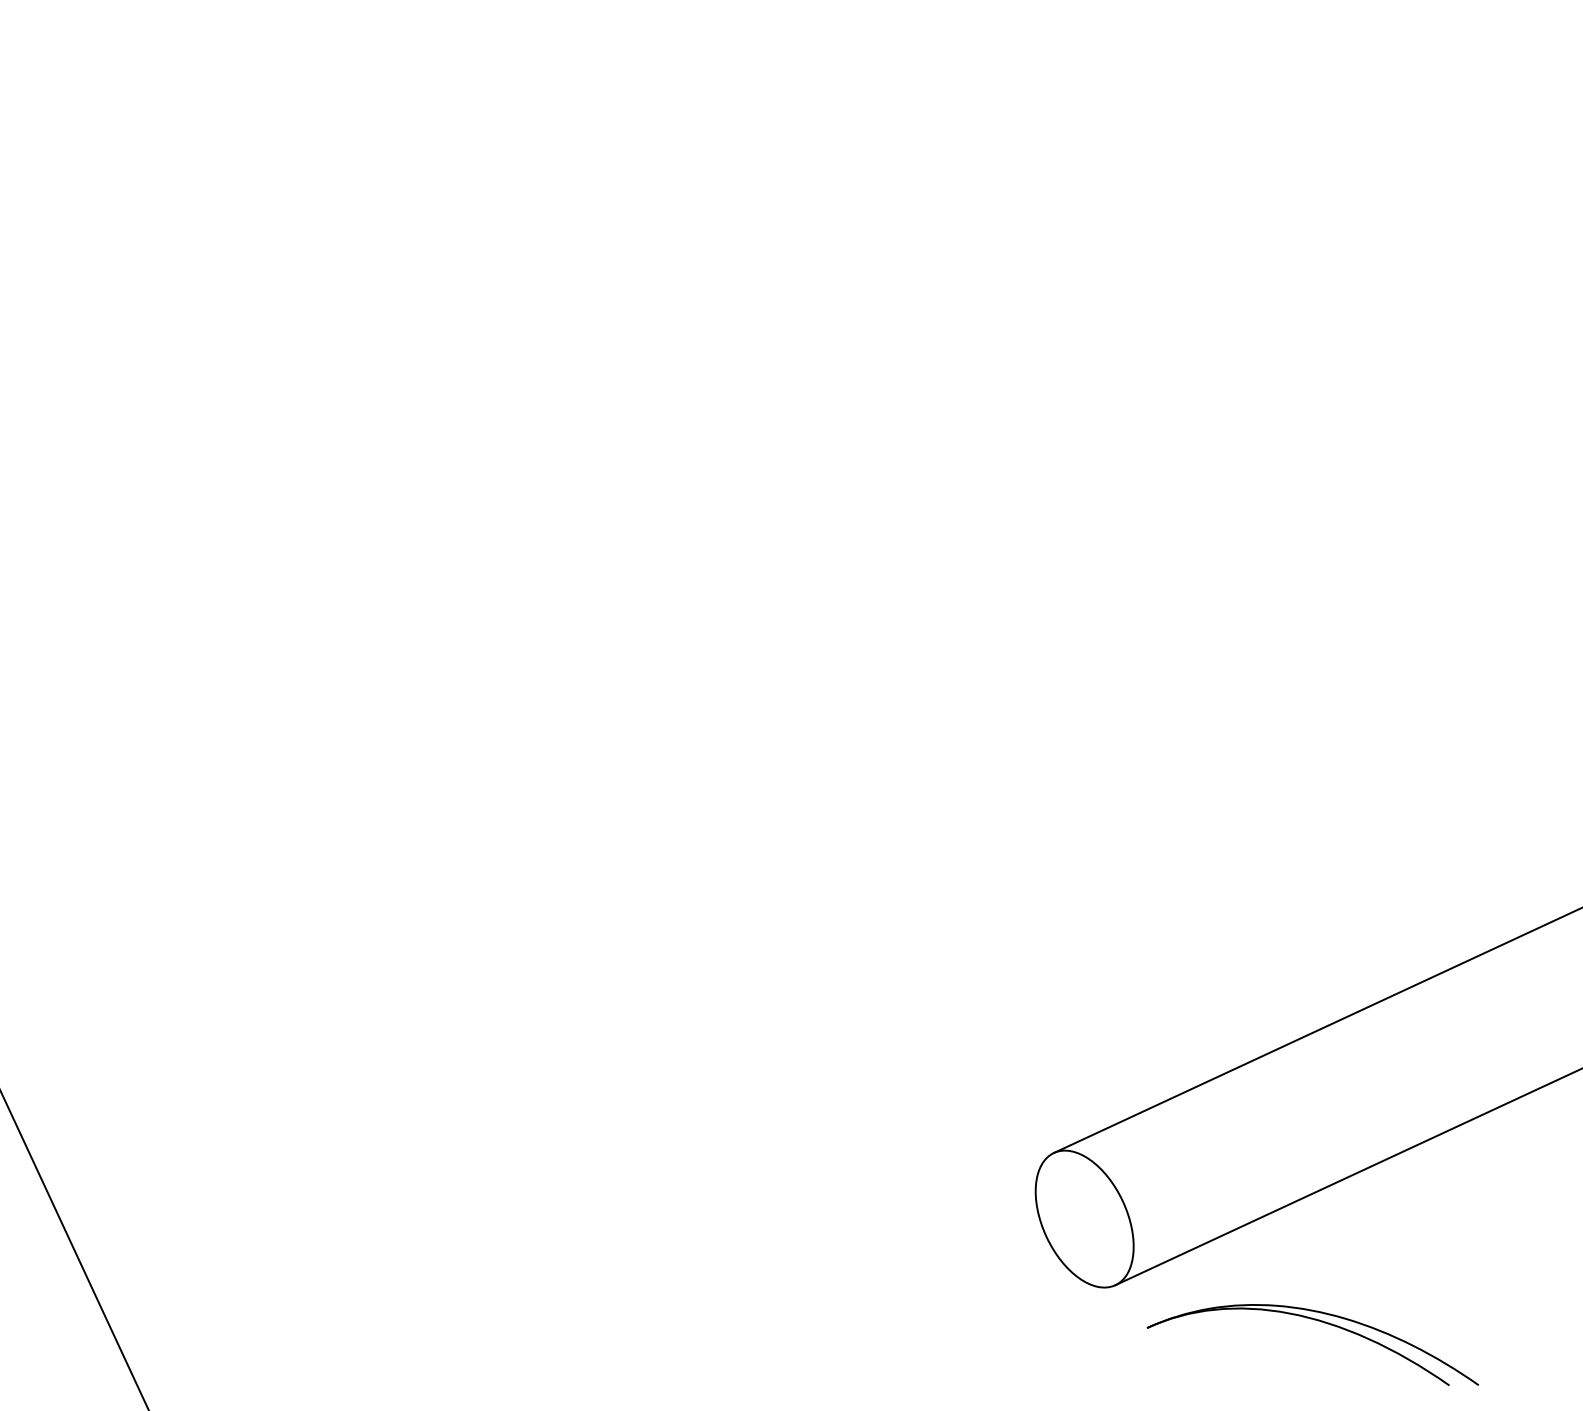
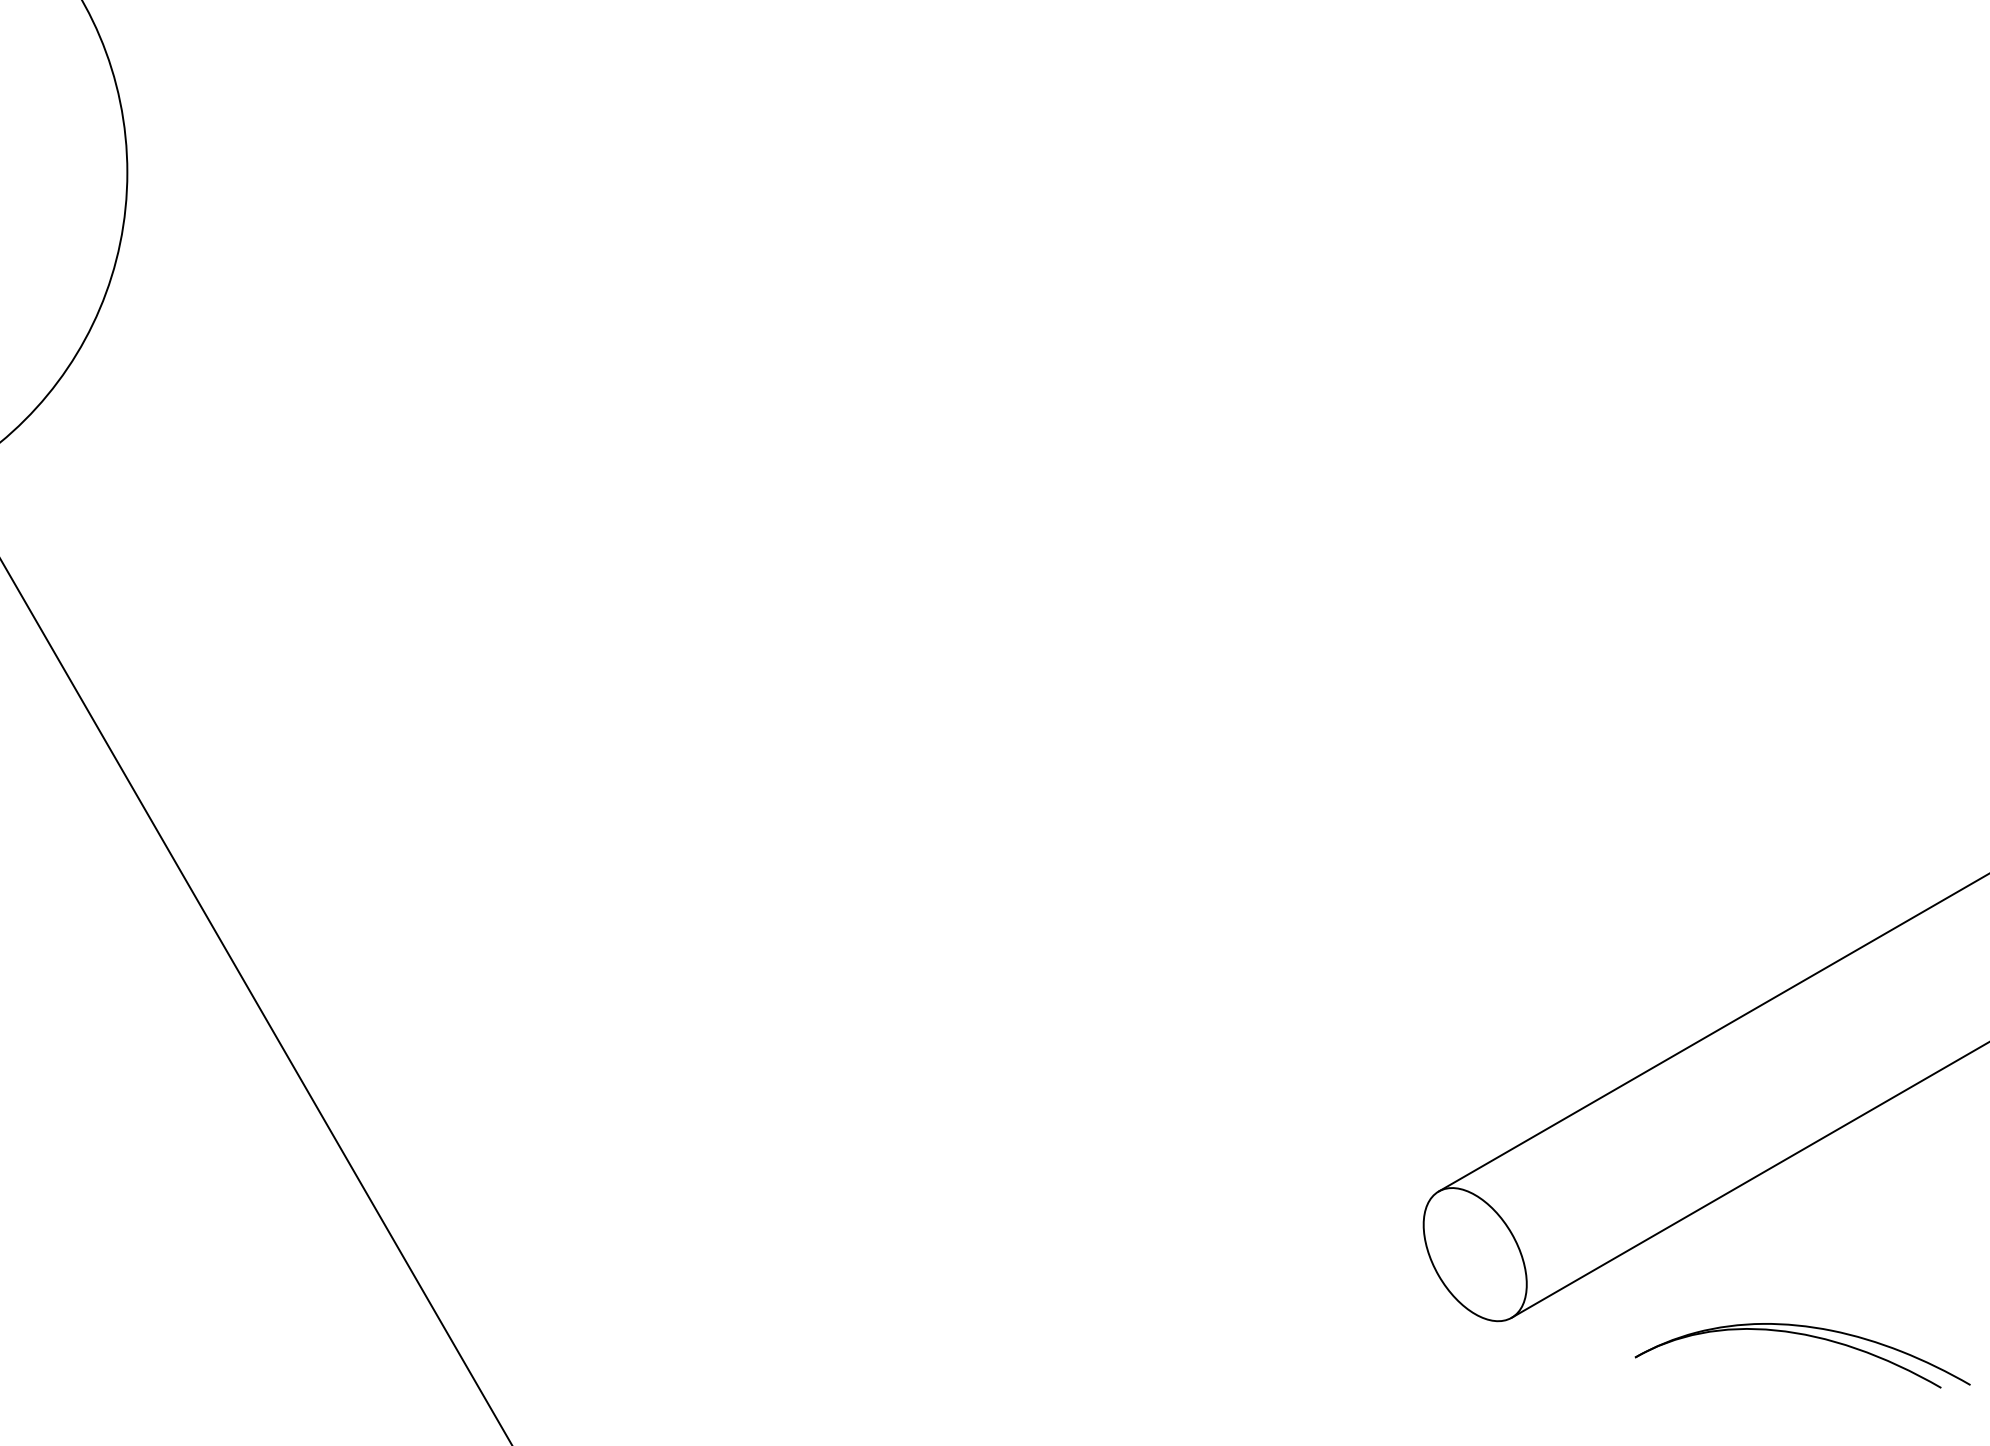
part: (1320, 1322) -> (1807, 1336), moved

